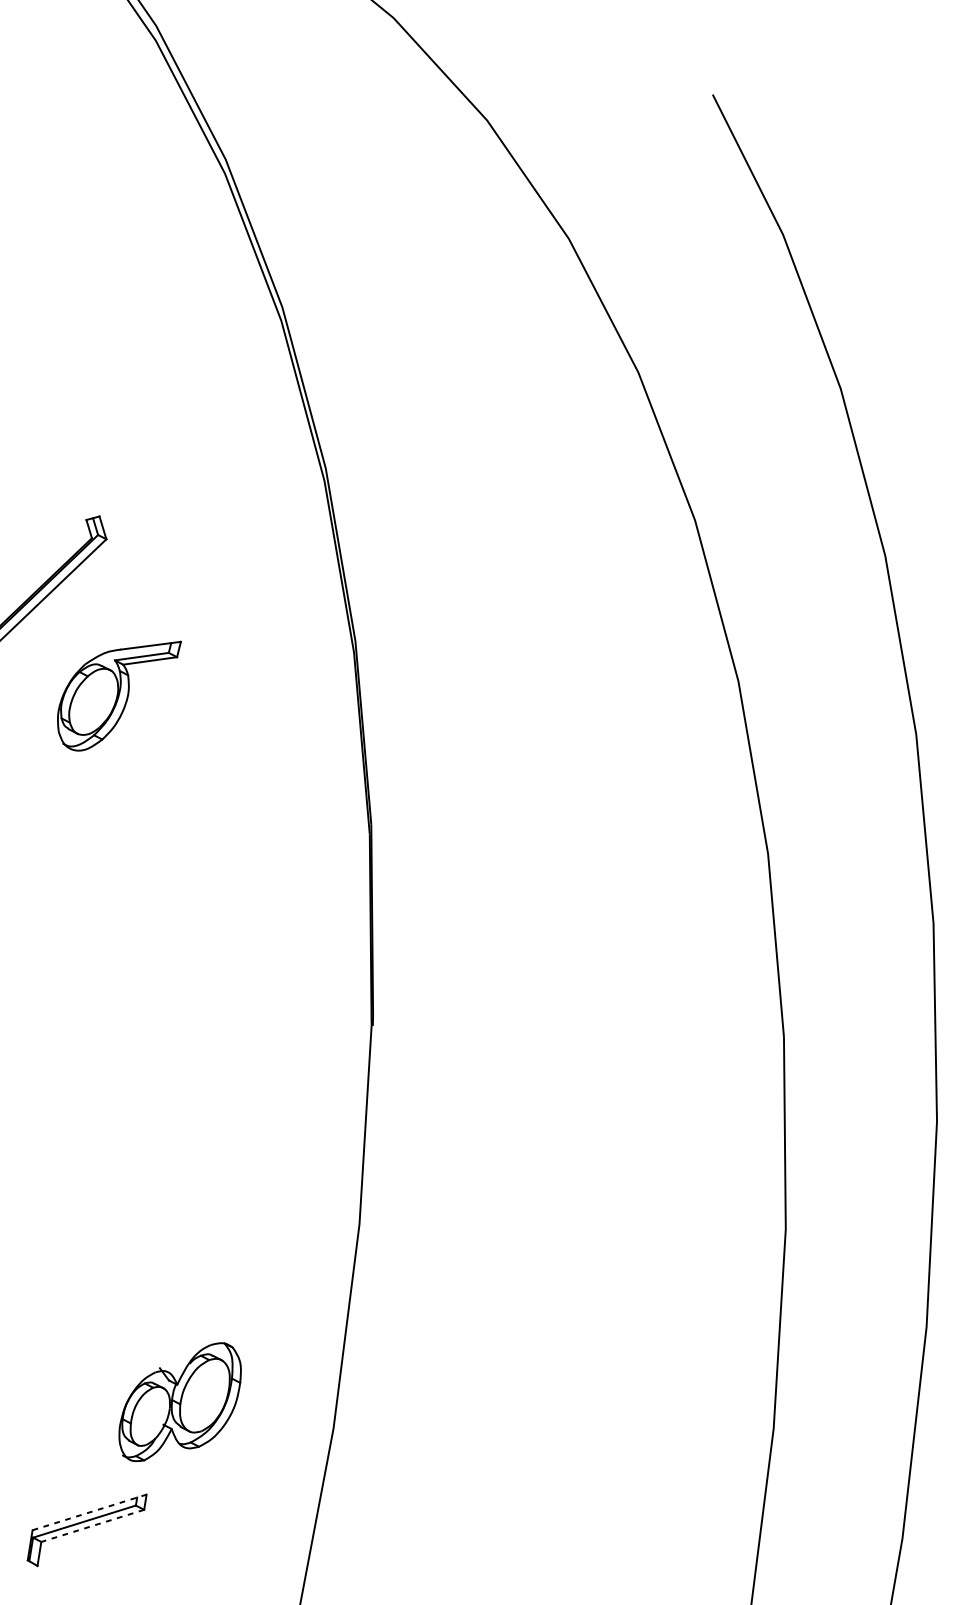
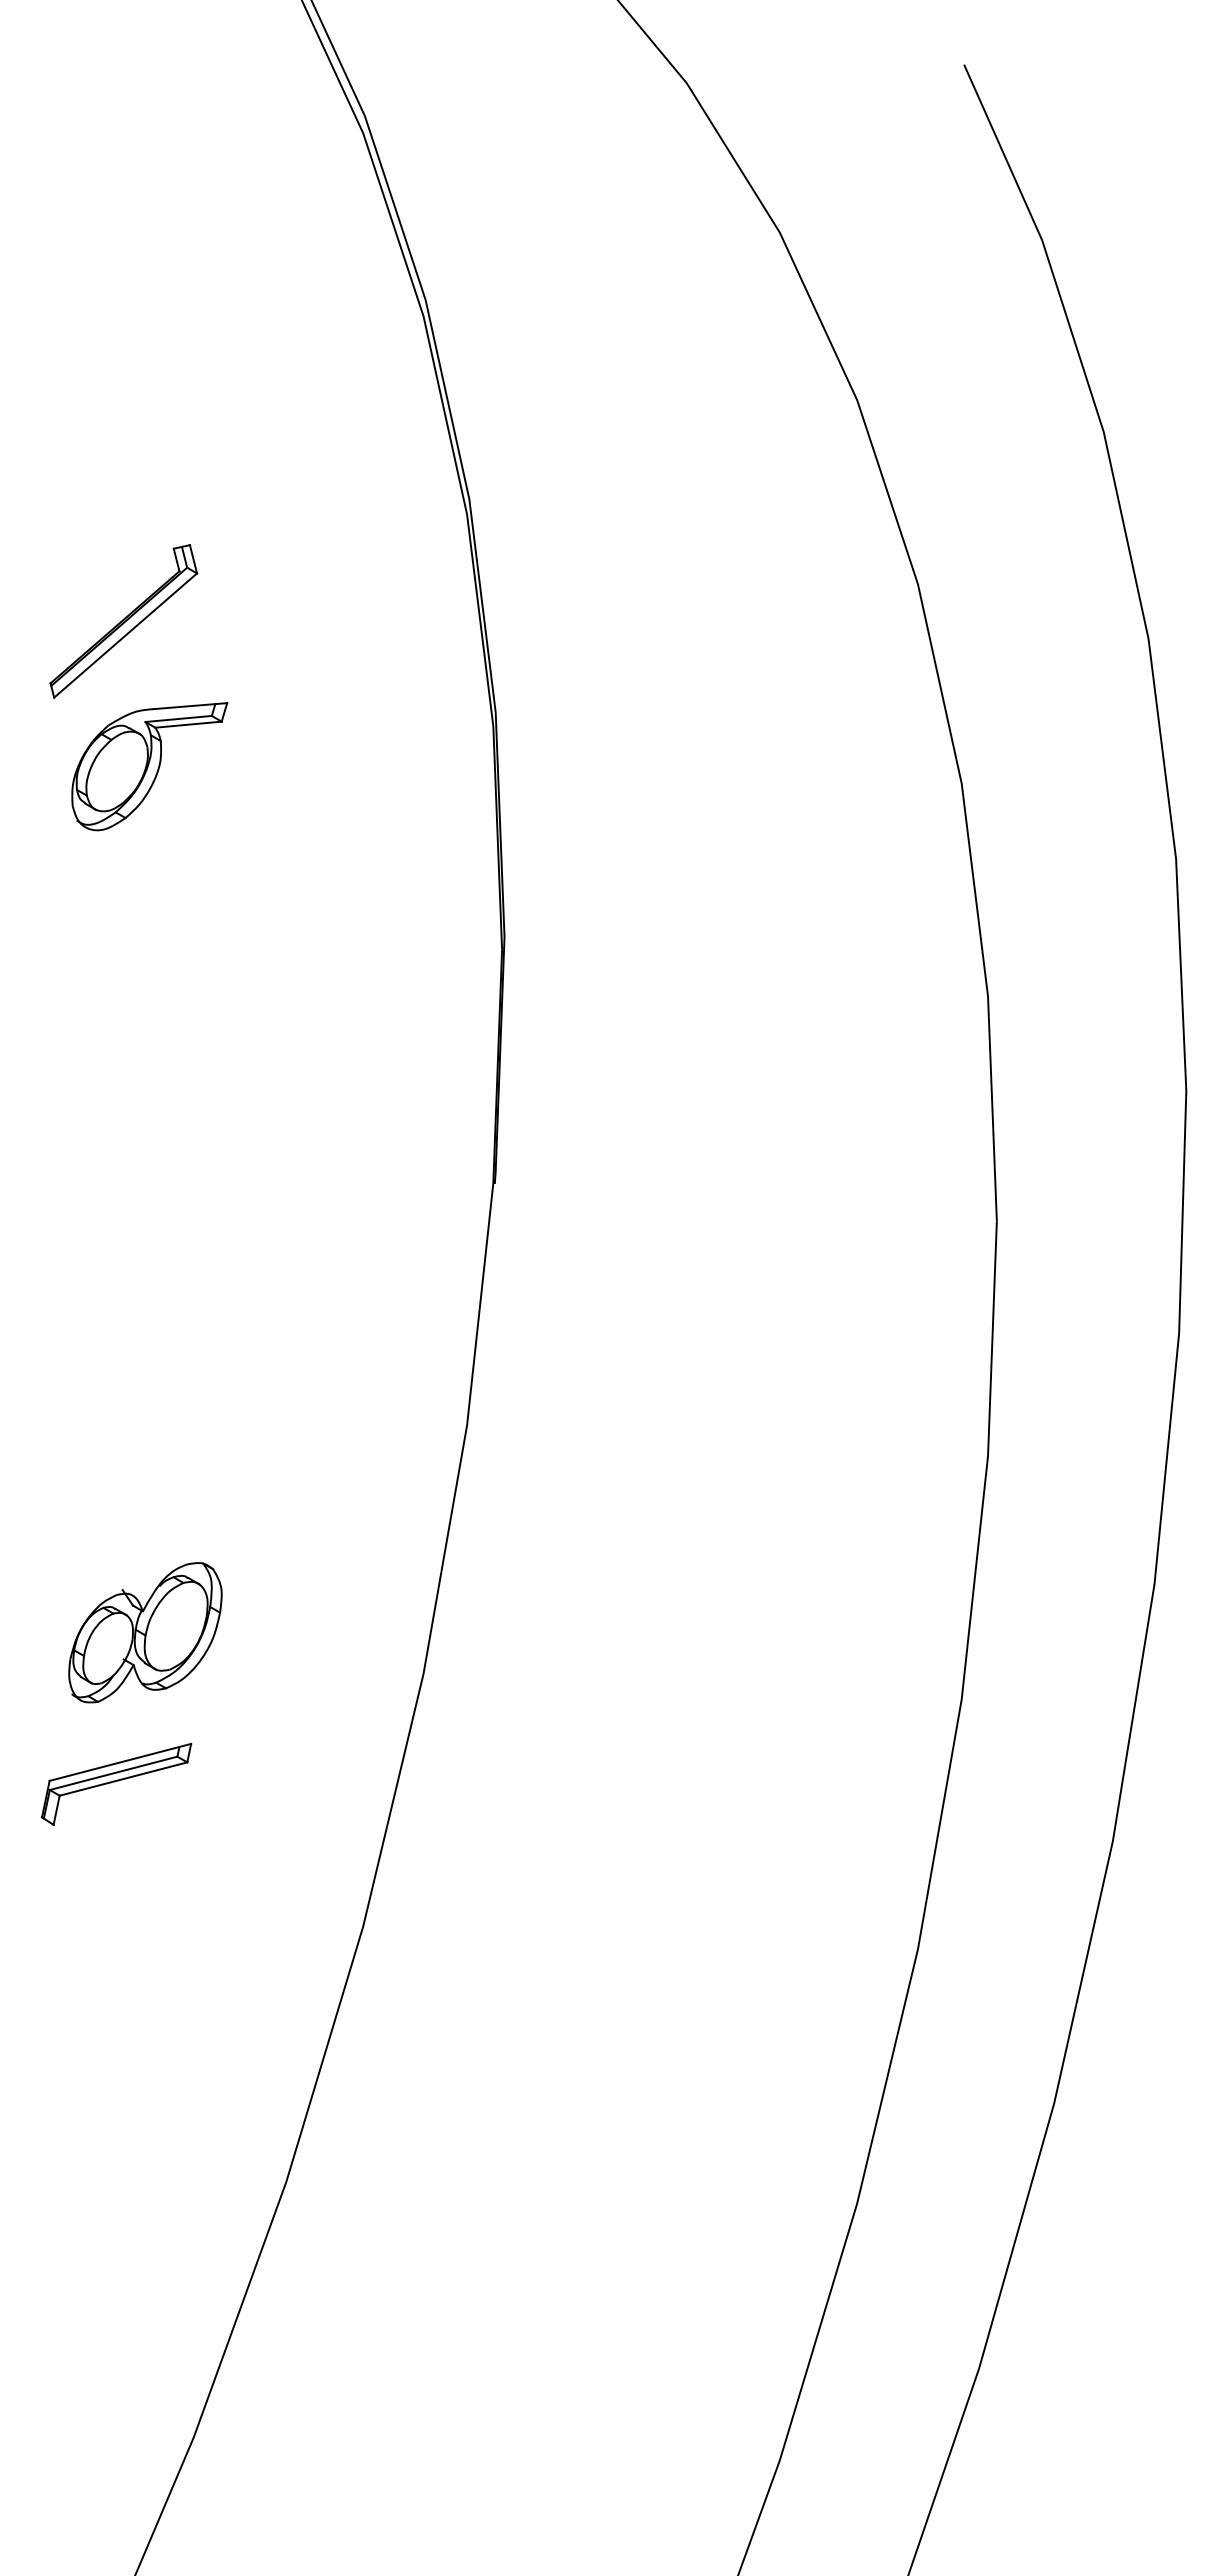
part: (119, 696) -> (149, 766), moved
part: (180, 1401) -> (145, 1632), moved
line: (89, 1512) -> (120, 1762), dashed -> solid
line: (92, 1526) -> (123, 1779), dashed -> solid

